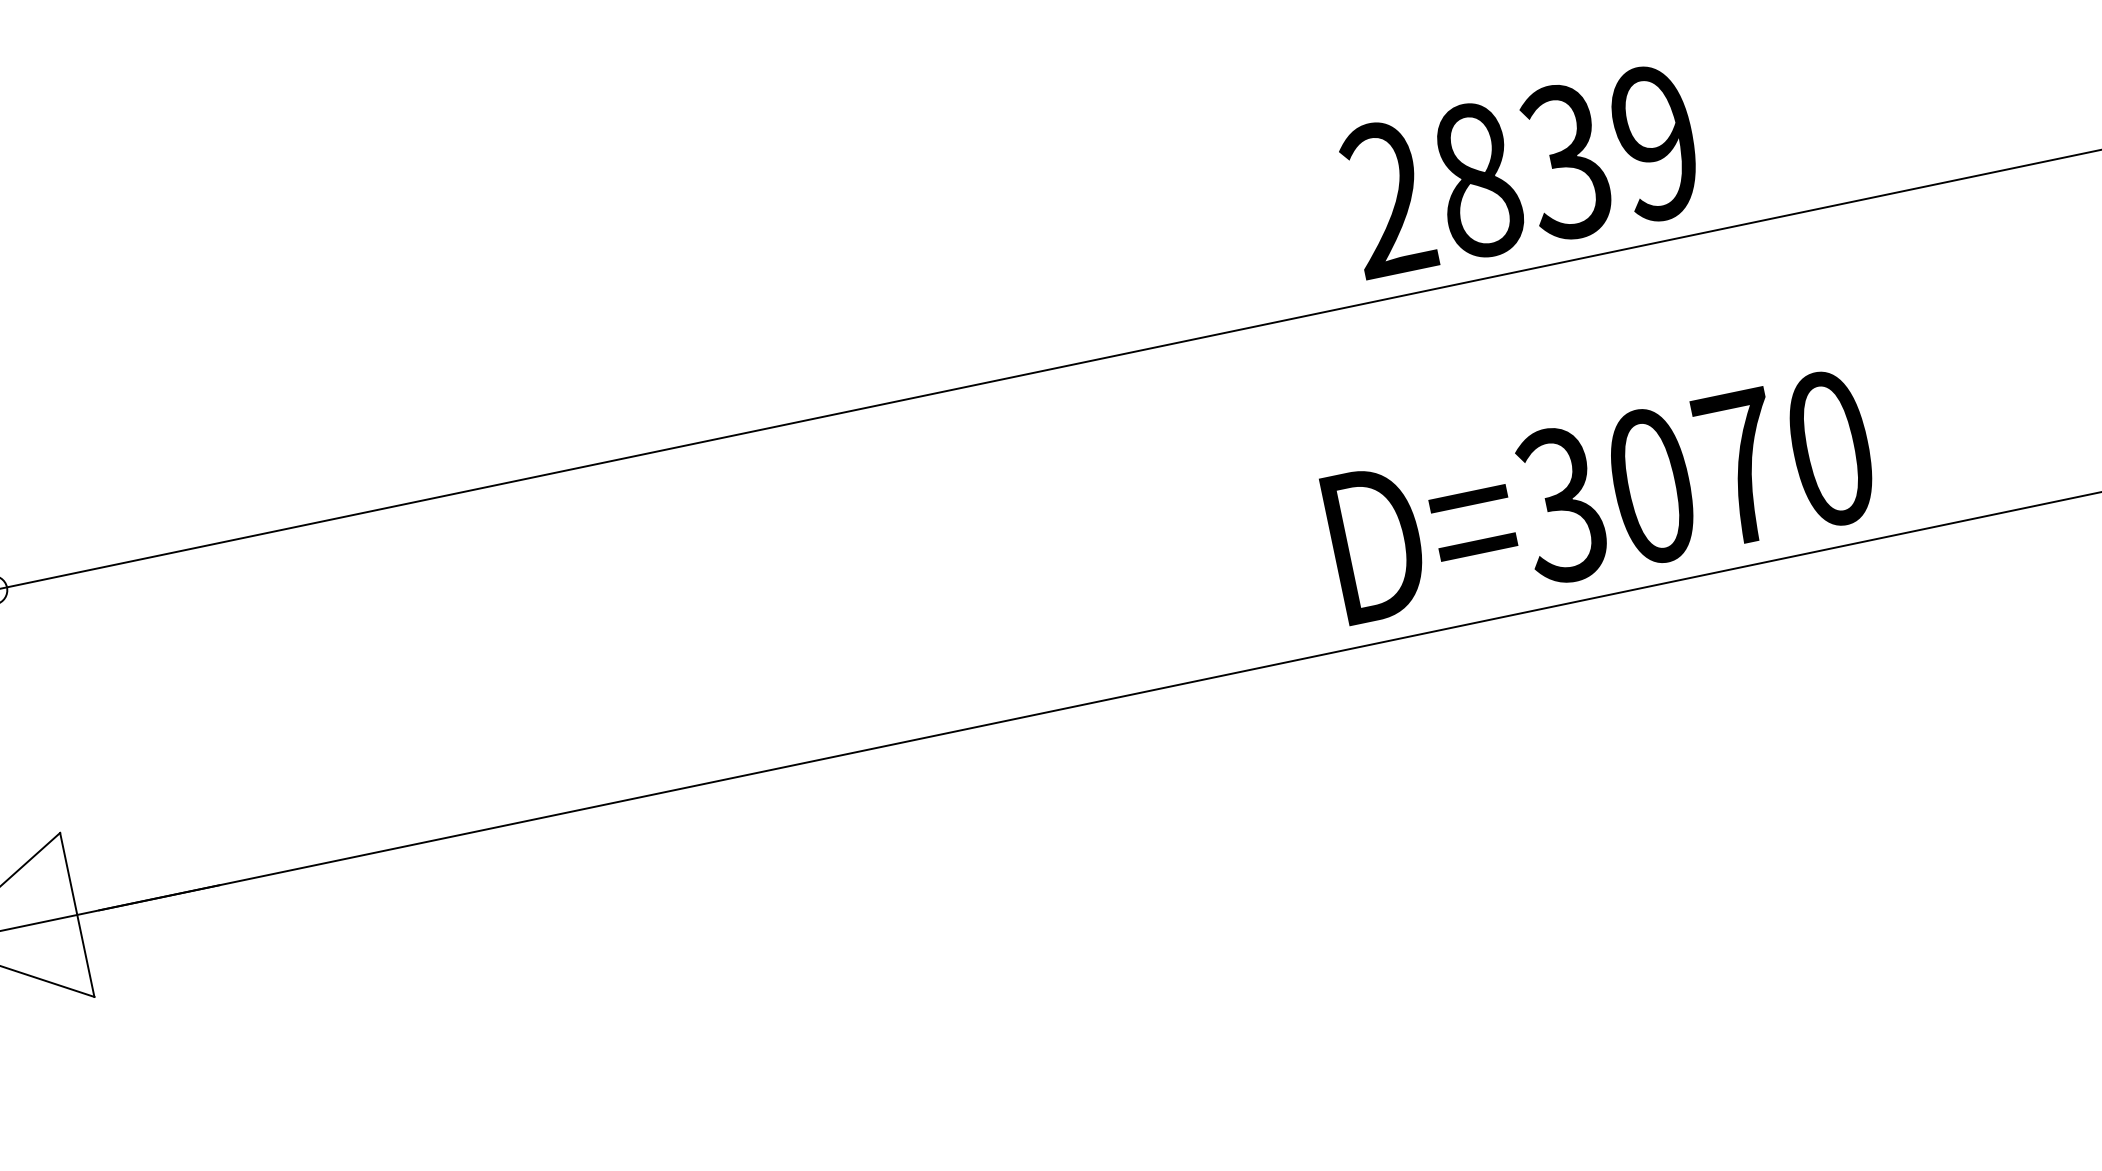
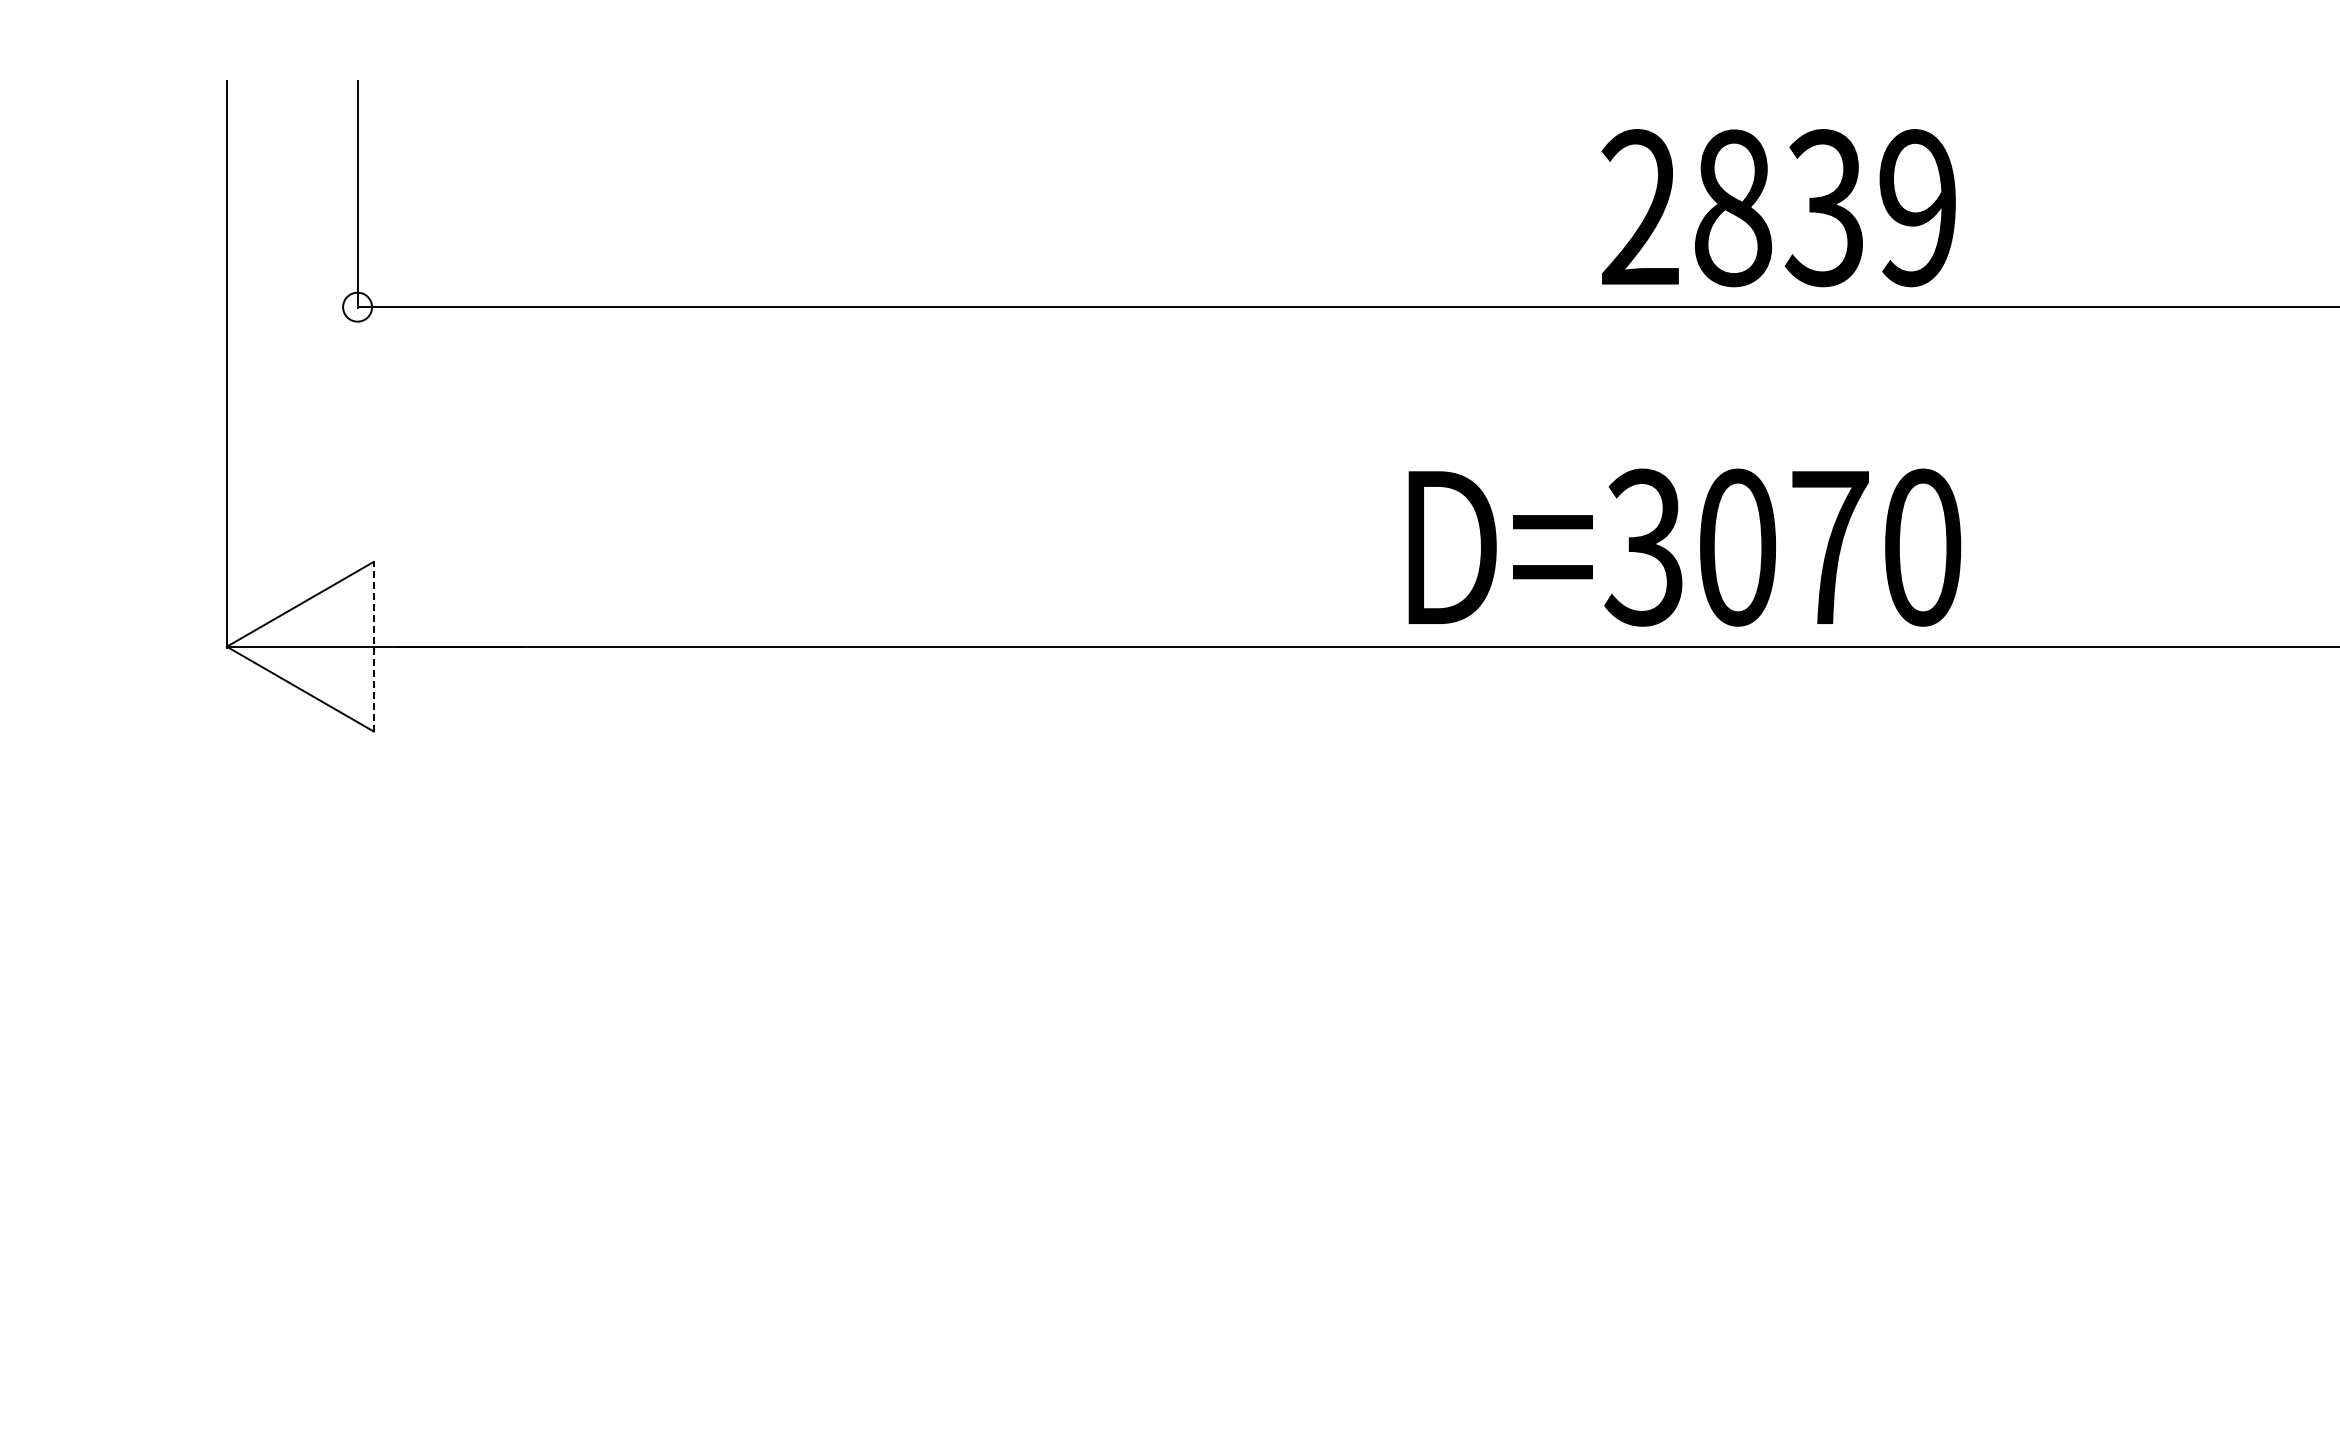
text: (1521, 171) -> (1778, 208), moved
text: (1600, 496) -> (1684, 547), moved
line: (76, 914) -> (373, 646), solid -> dashed

